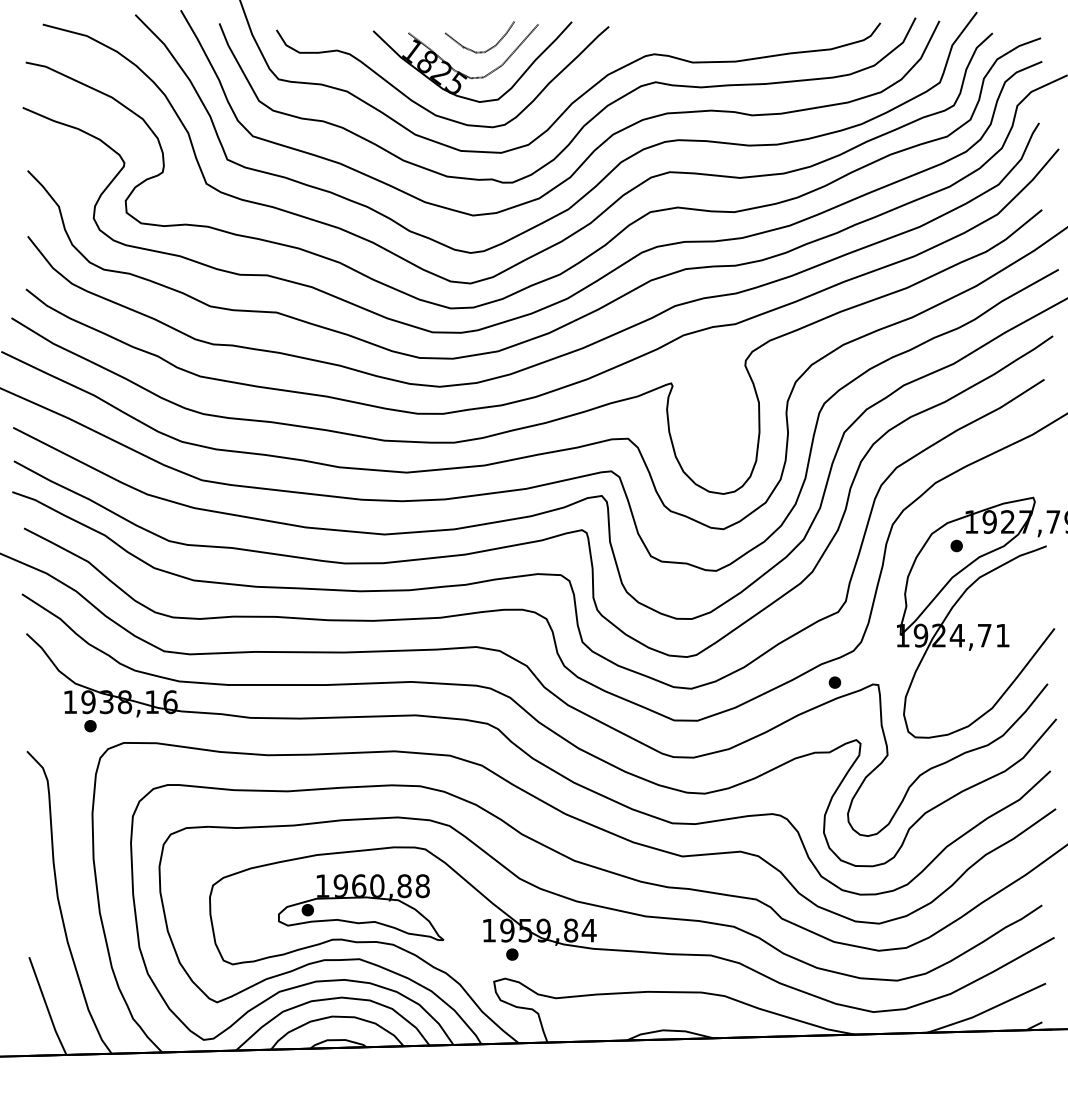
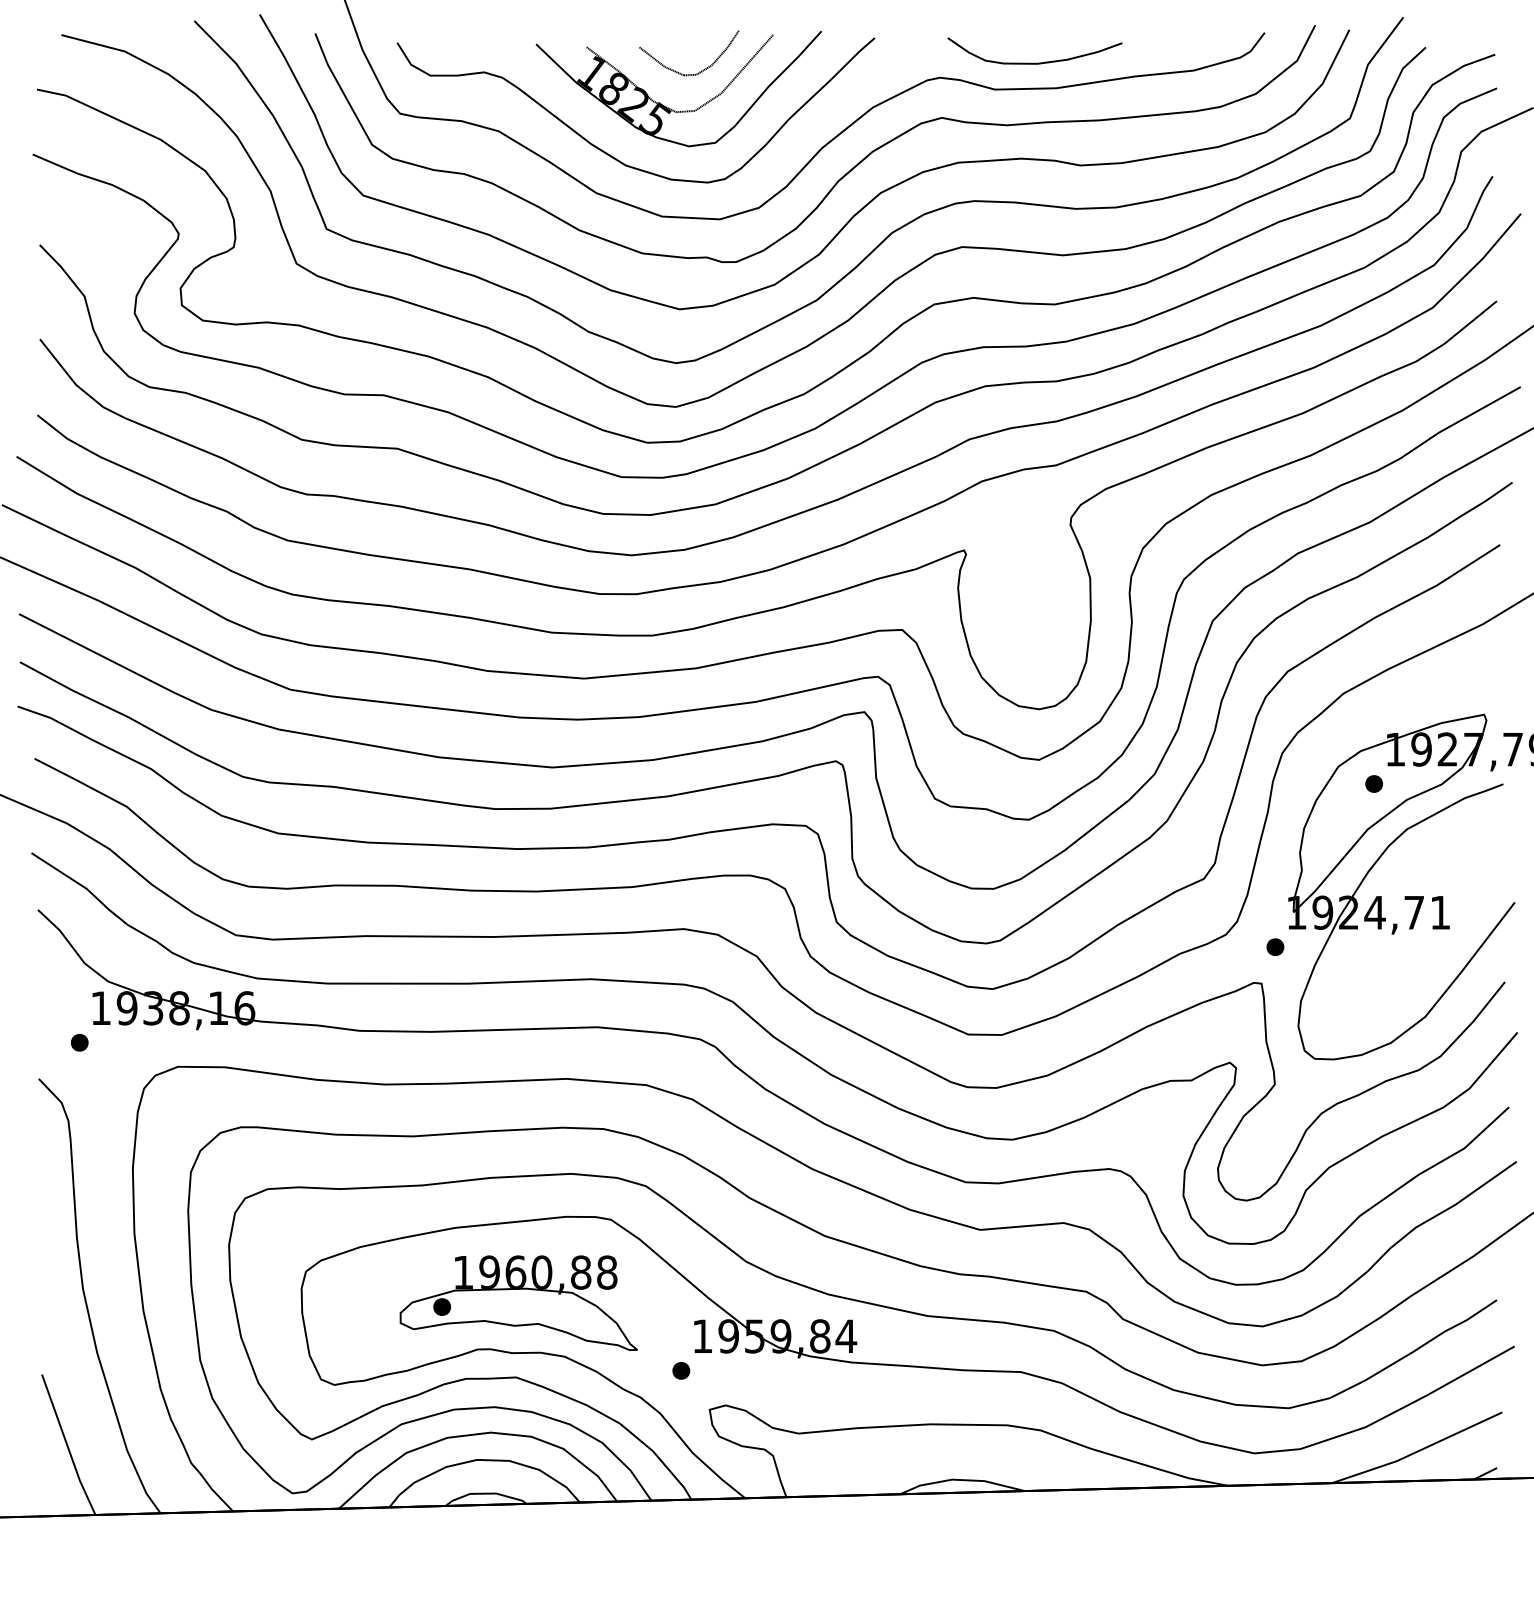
curve: (720, 43) -> (1034, 62), added
part: (834, 682) -> (1274, 947), moved
part: (90, 726) -> (79, 1043), moved
part: (512, 954) -> (681, 1370), moved

